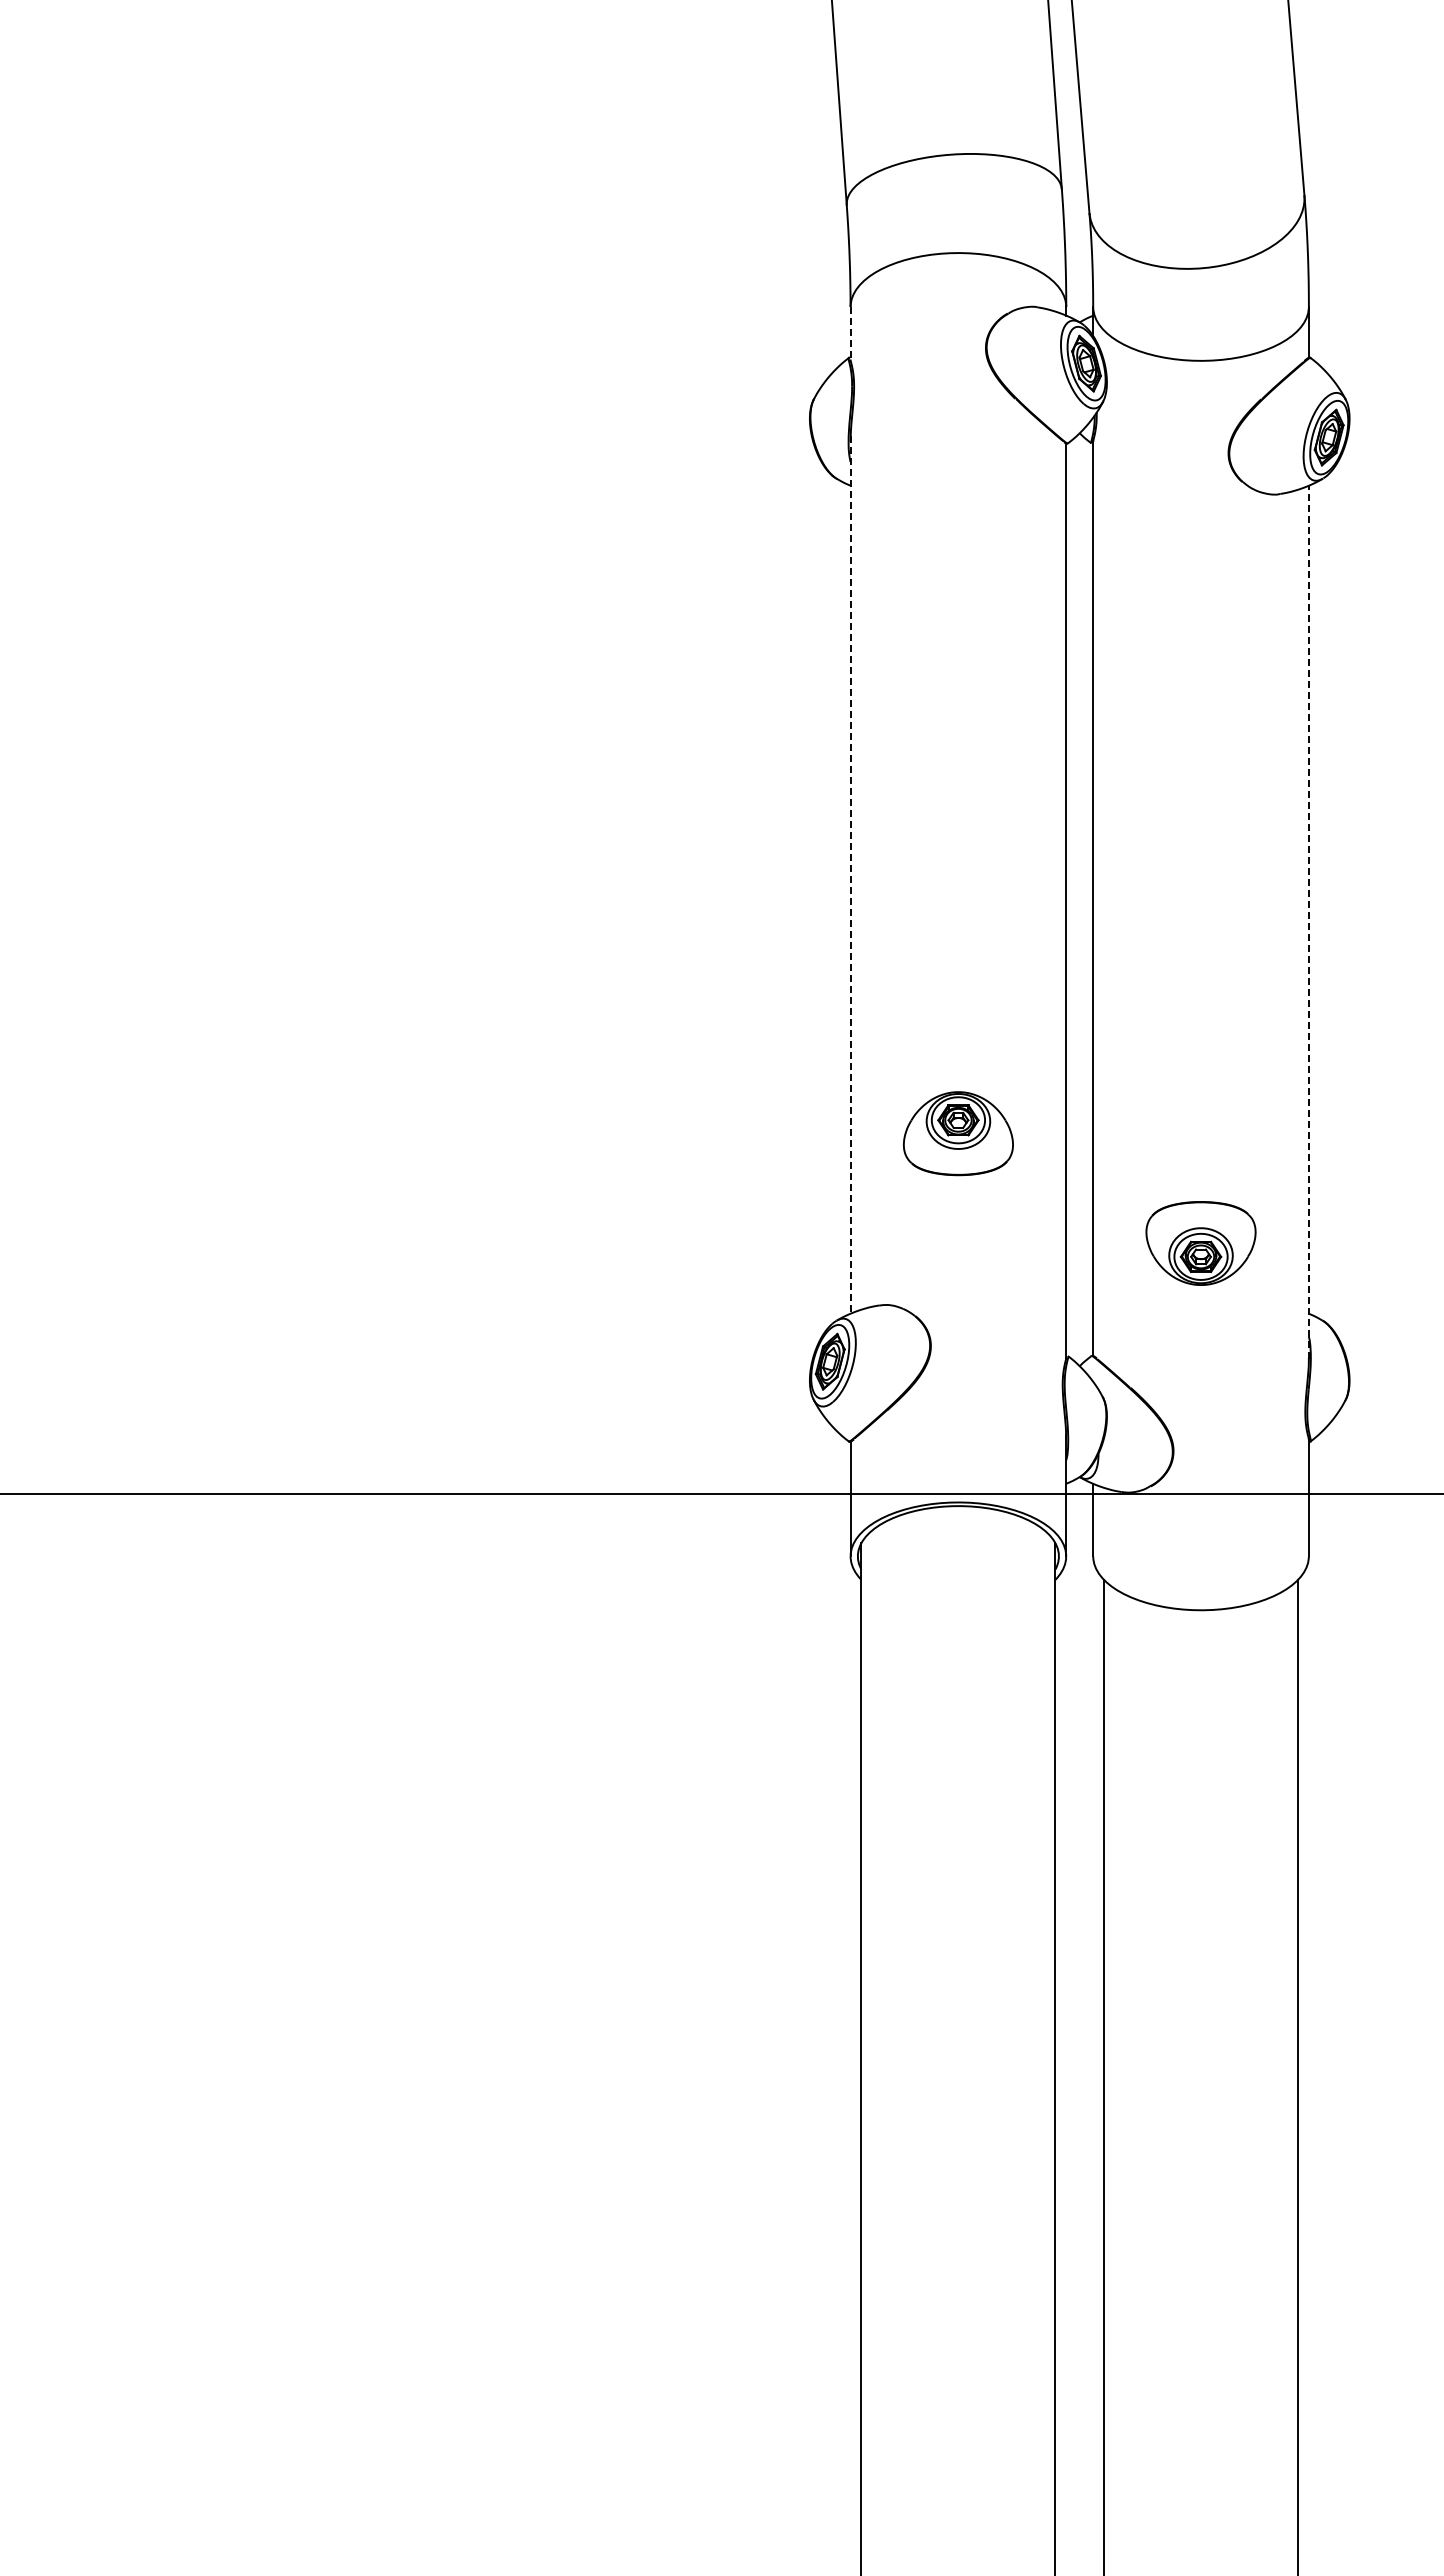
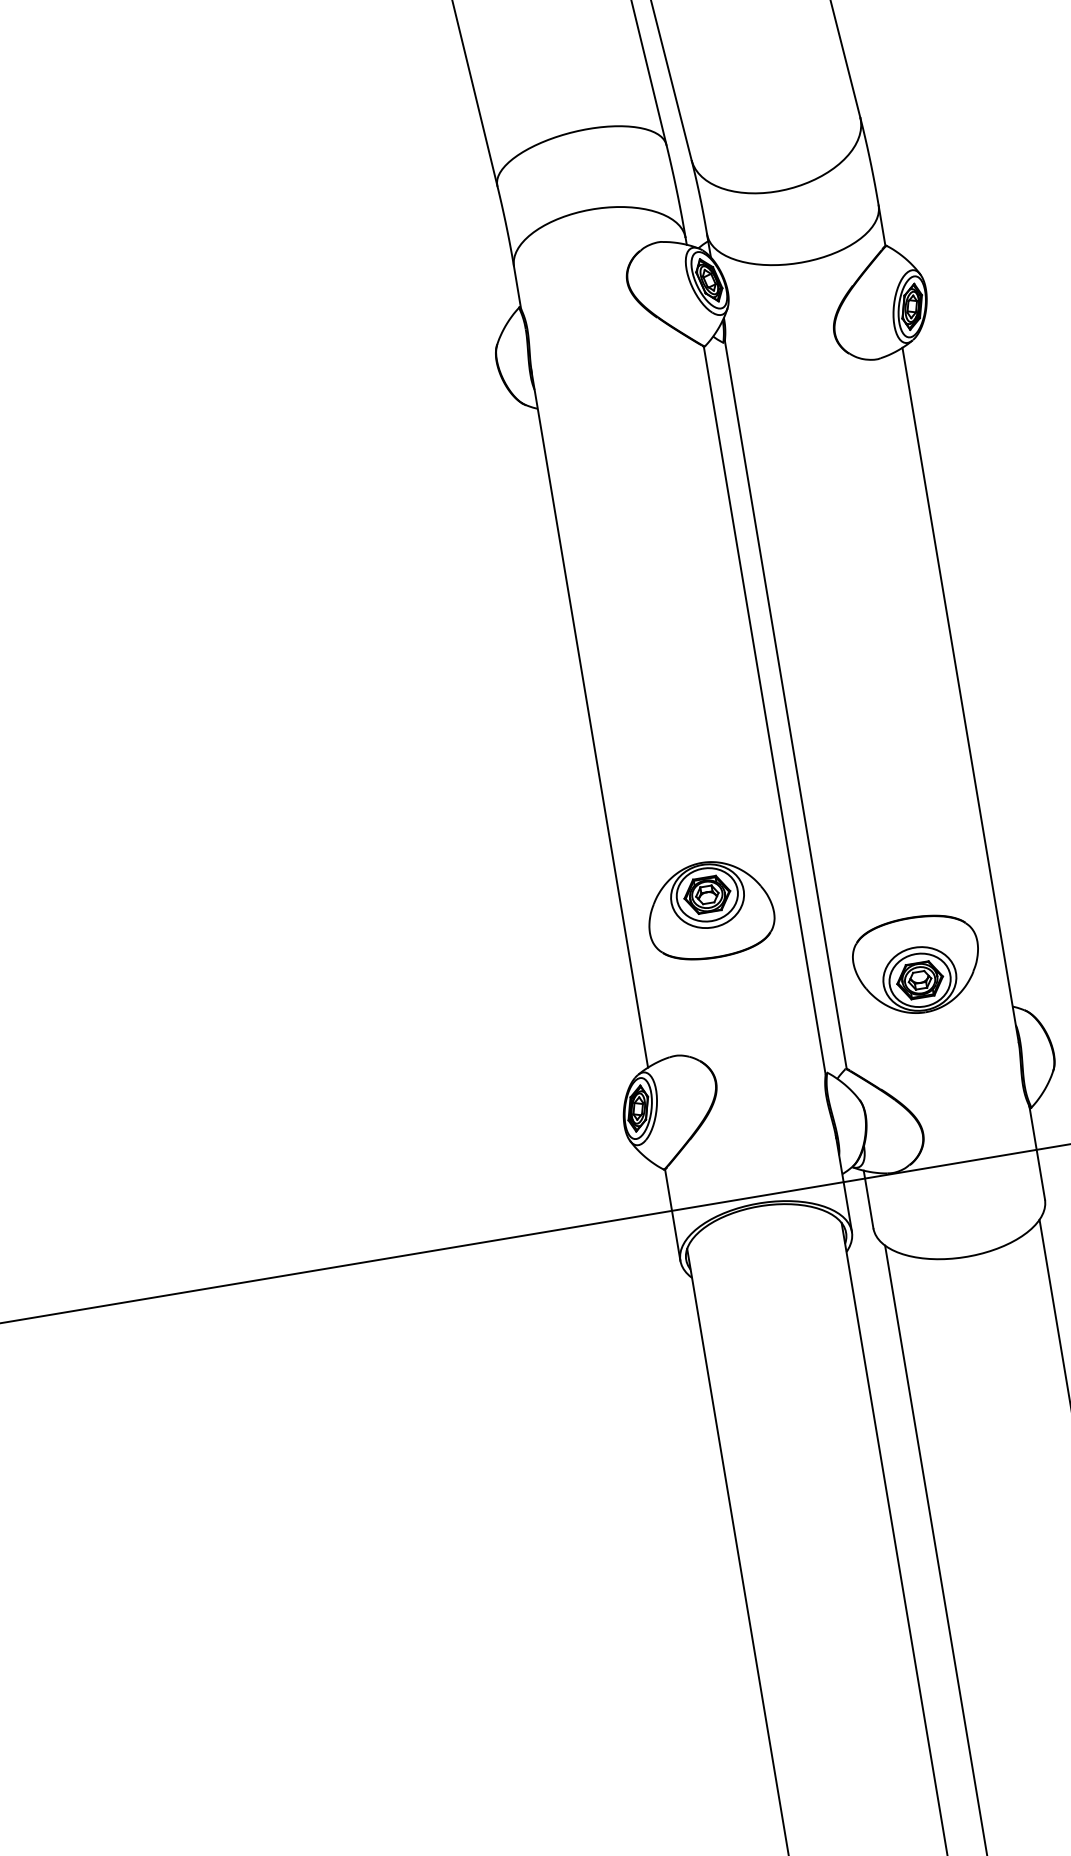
line: (850, 333) -> (517, 287), dashed -> solid
line: (850, 874) -> (589, 718), dashed -> solid
line: (1308, 922) -> (960, 695), dashed -> solid
part: (958, 1133) -> (709, 909), size x1.43
part: (1200, 1243) -> (917, 965), size x1.43

